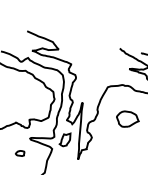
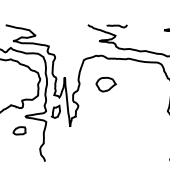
part: (20, 152) -> (19, 130), size x1.67

